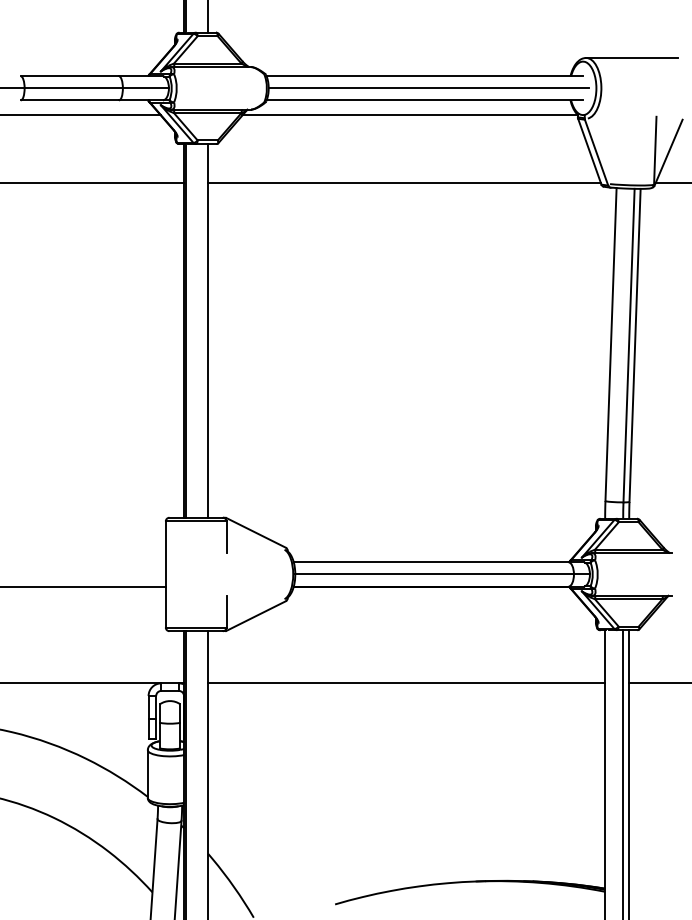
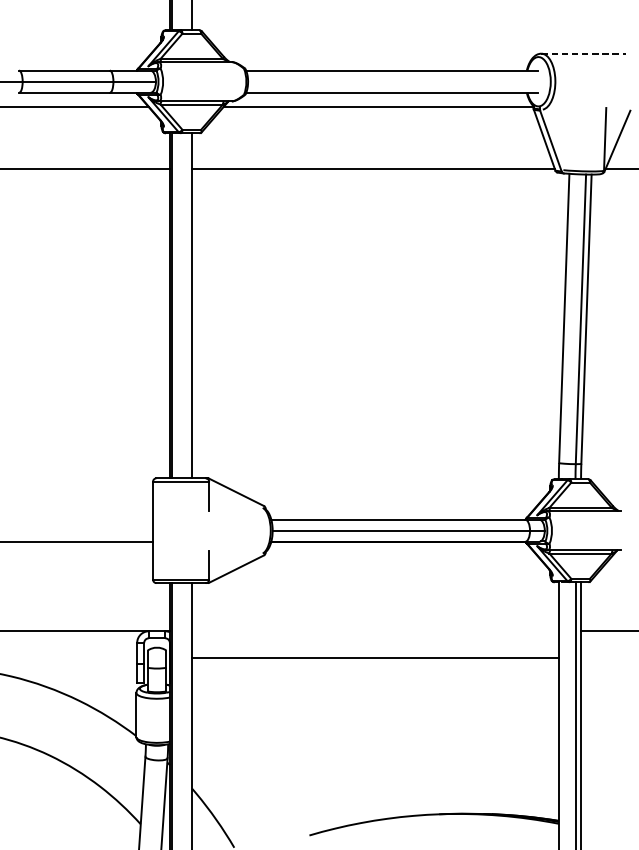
line: (632, 57) -> (584, 53), solid -> dashed
line: (428, 88) -> (395, 81), removed
line: (406, 683) -> (375, 658), moved

